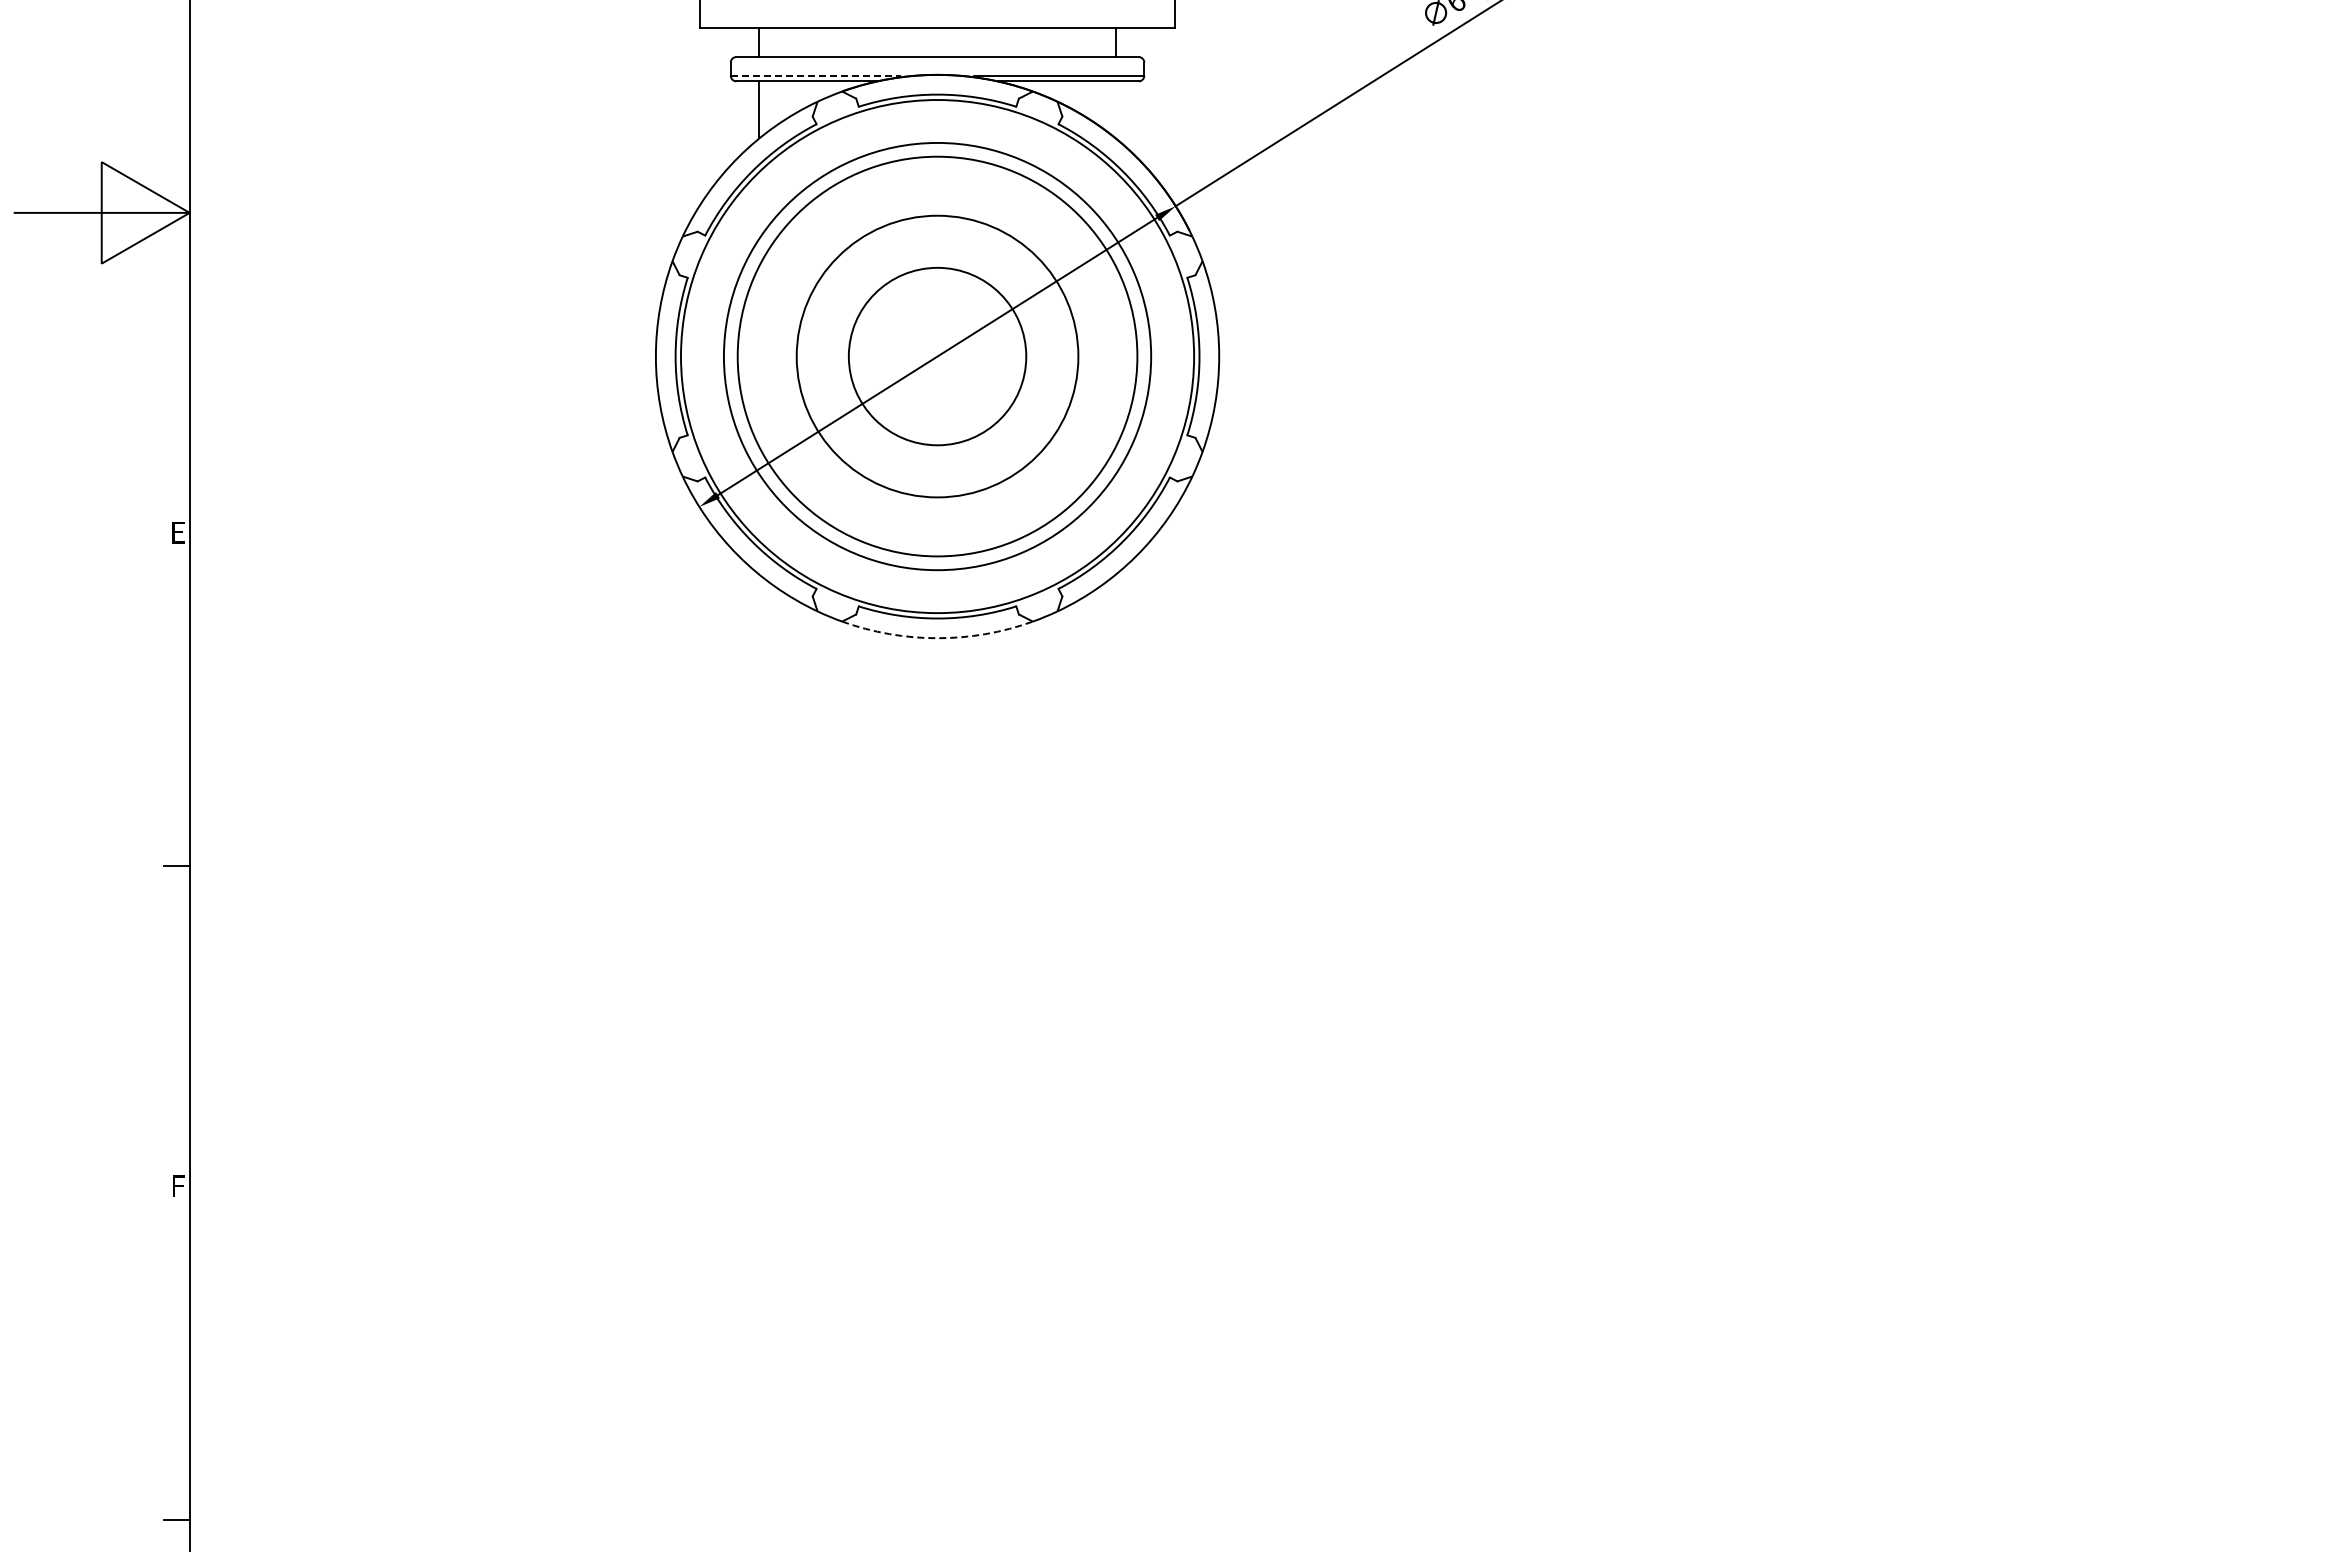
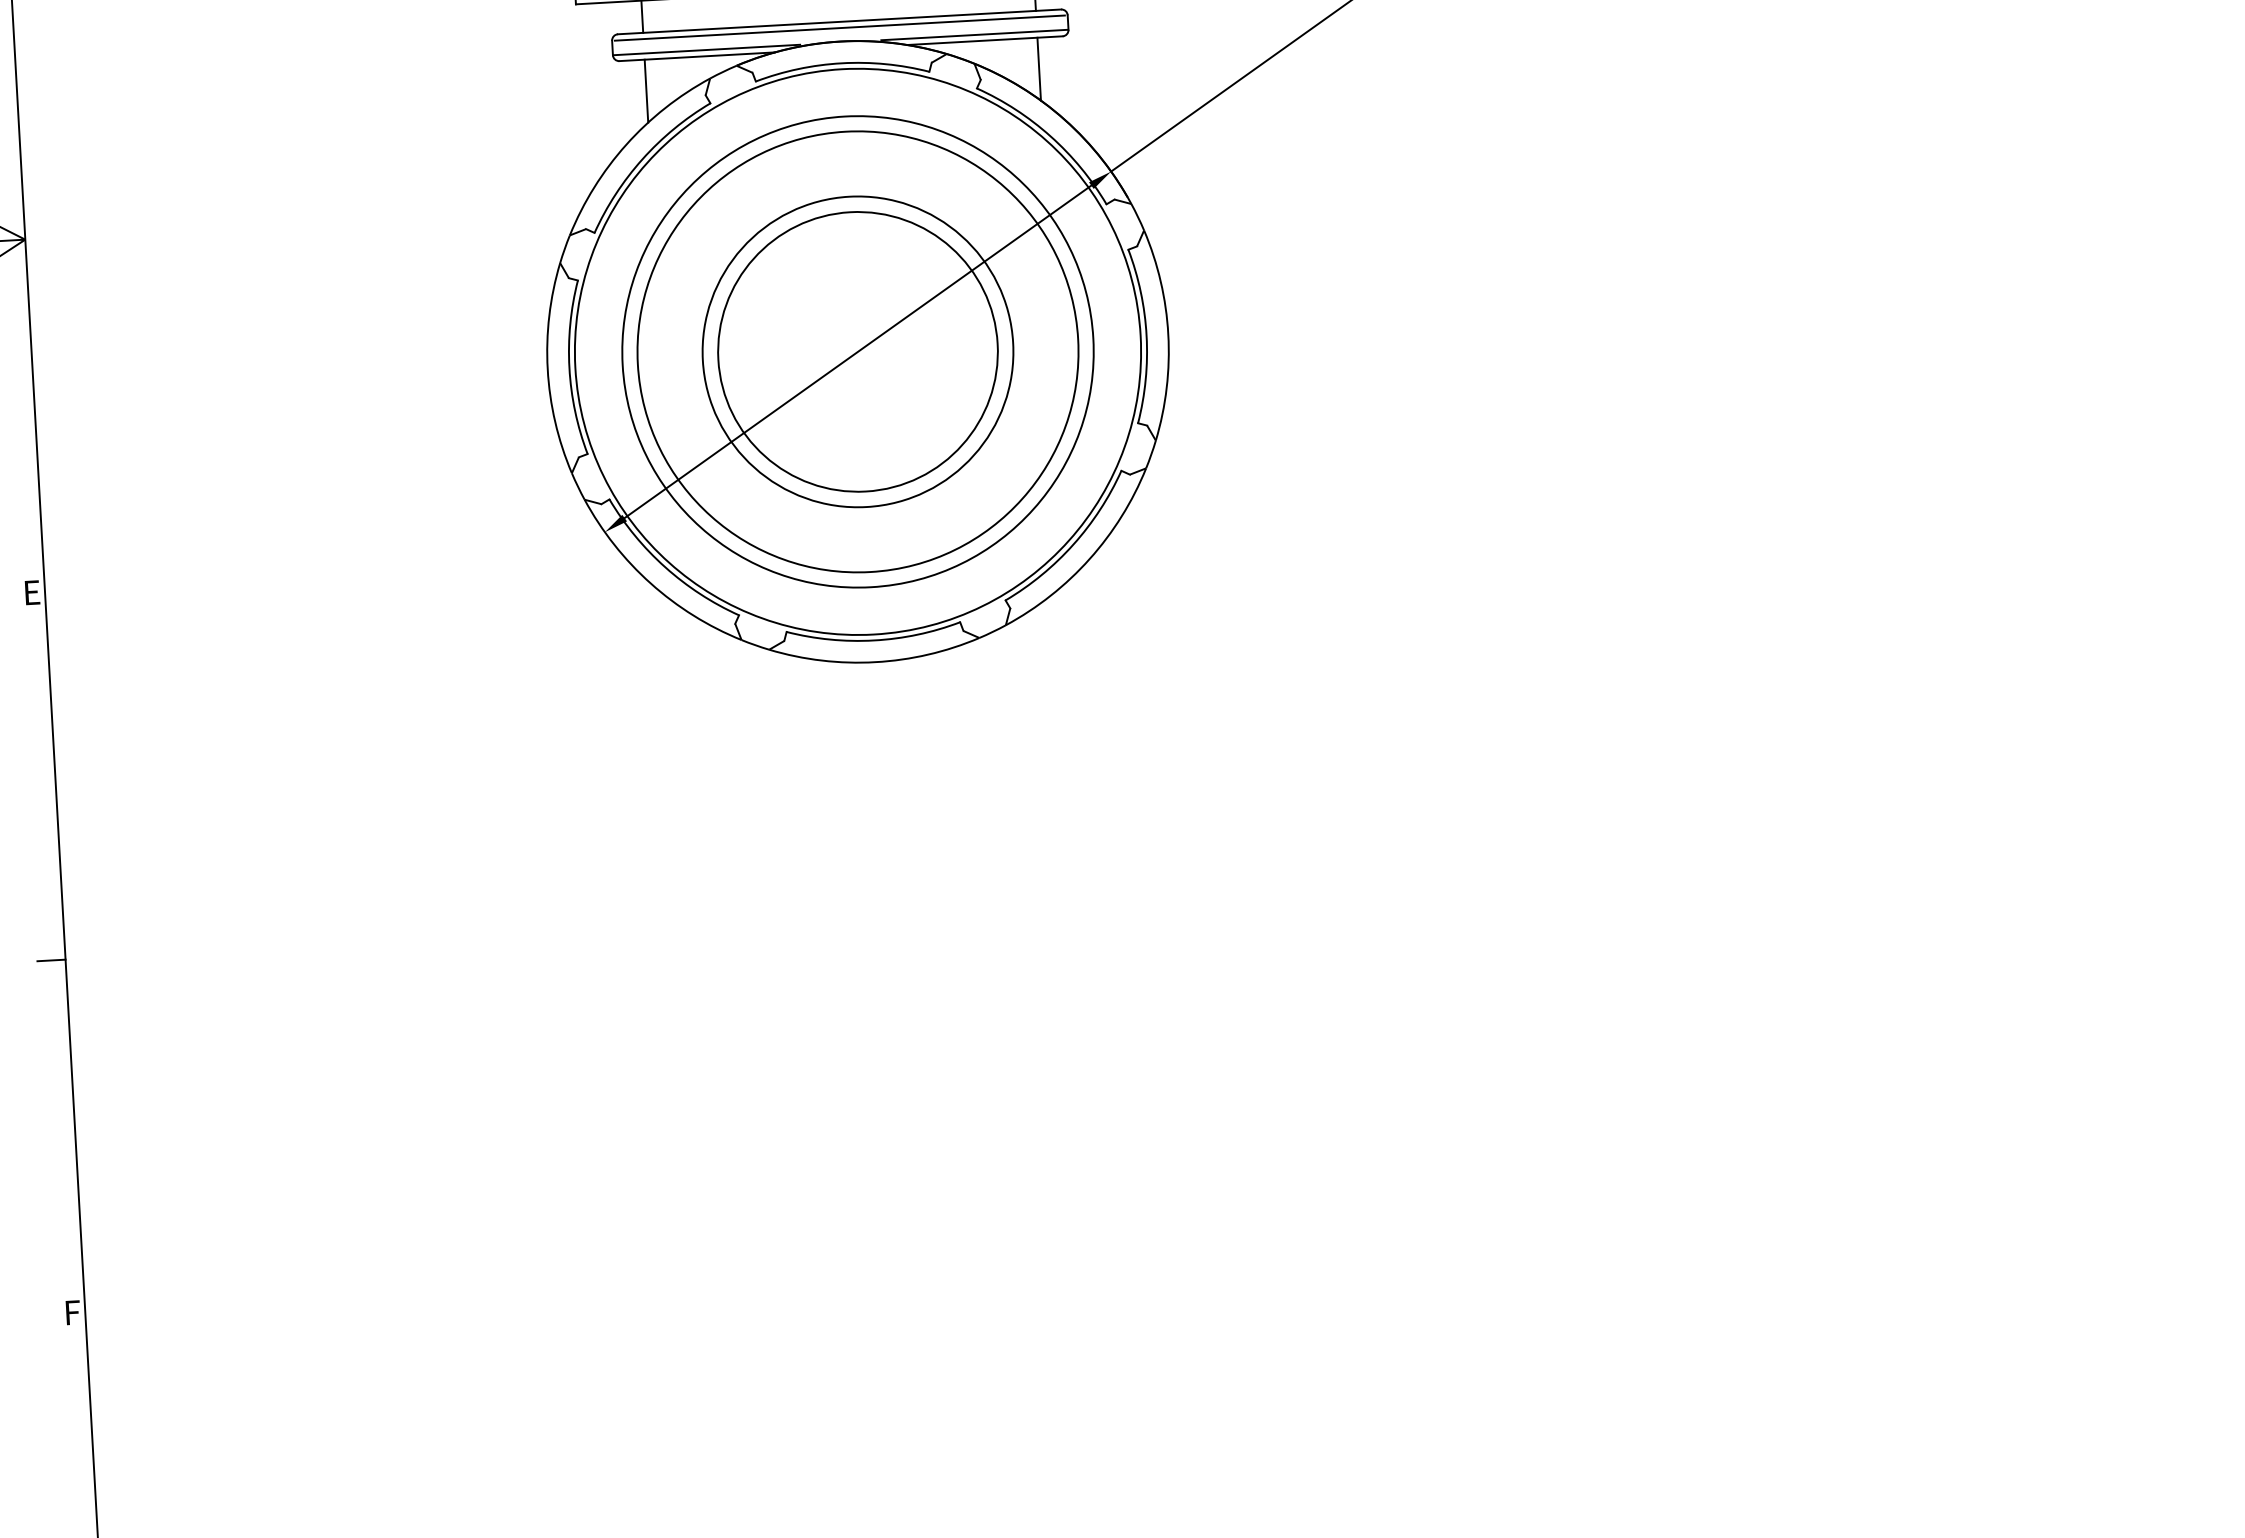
line: (937, 62) -> (839, 27), added
line: (816, 75) -> (707, 49), dashed -> solid
line: (1115, 109) -> (1038, 68), added
circle: (937, 356) -> (857, 351), size x1.43
arc: (937, 638) -> (875, 662), dashed -> solid

